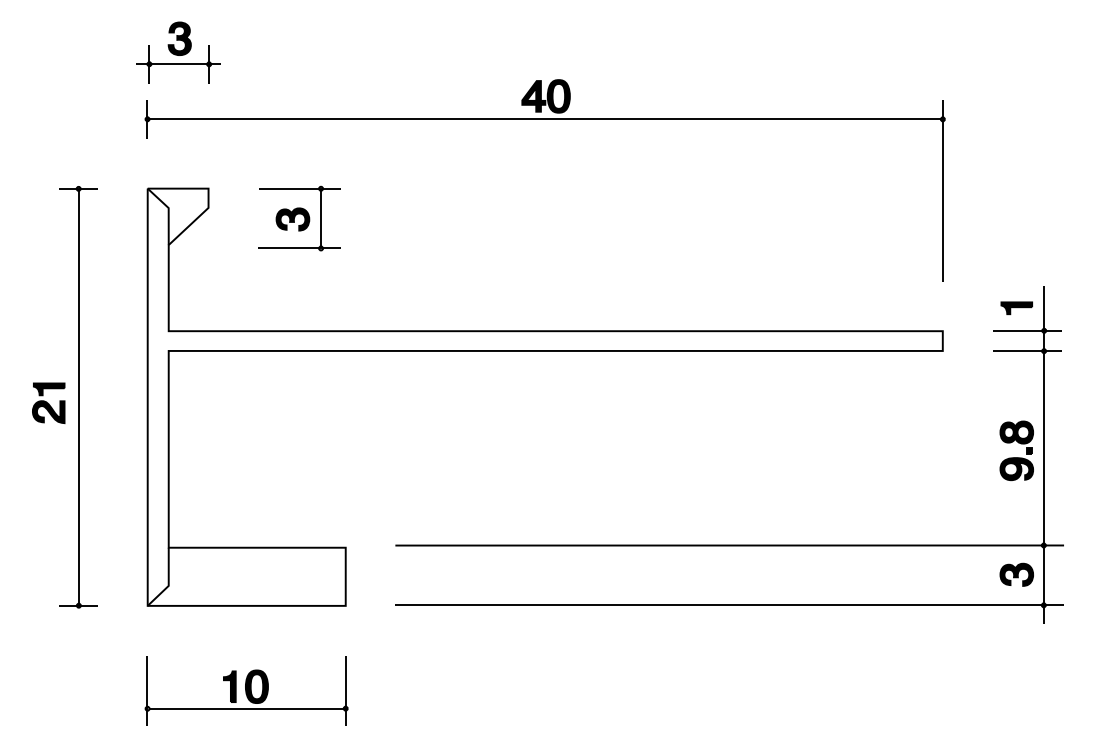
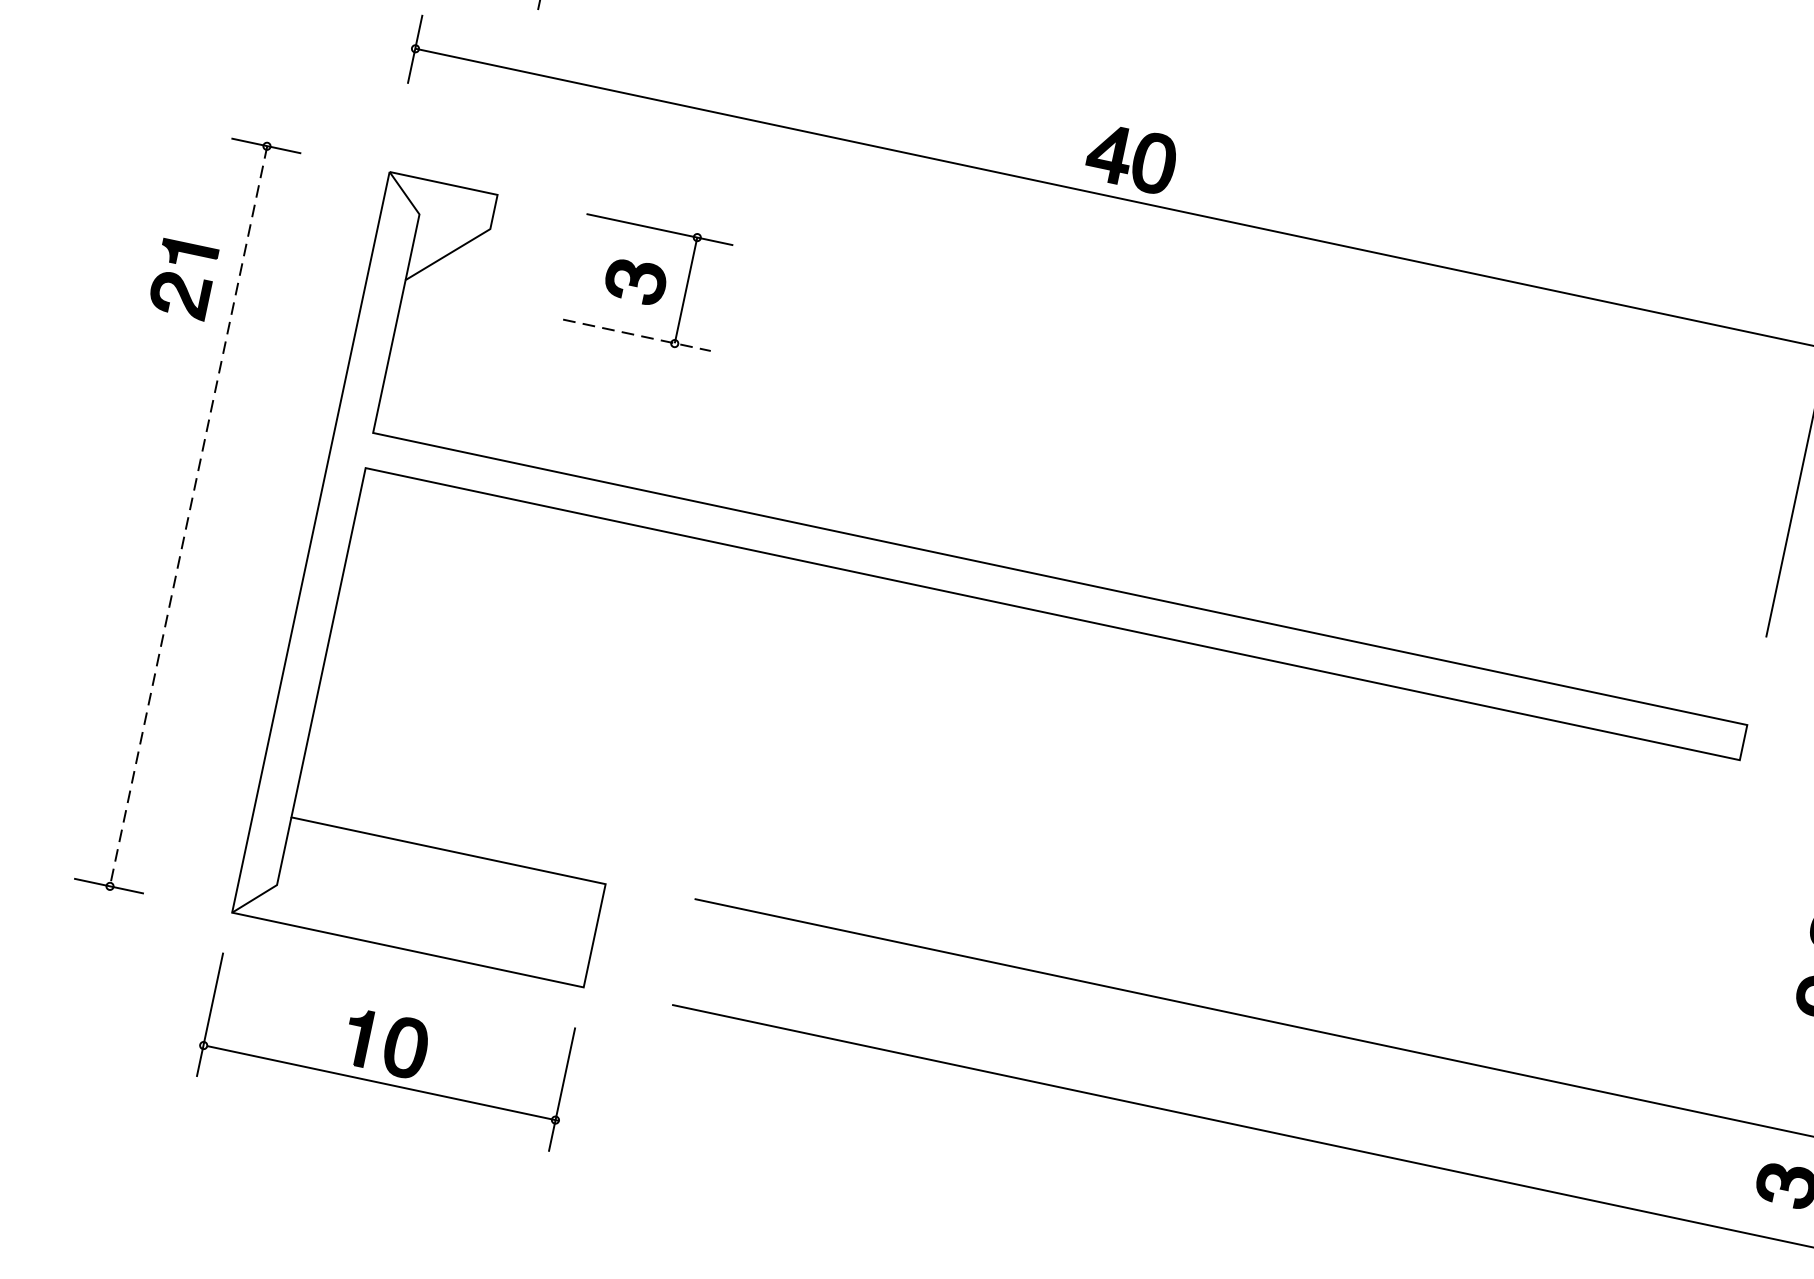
line: (299, 248) -> (636, 335), solid -> dashed
line: (78, 397) -> (187, 516), solid -> dashed
part: (48, 402) -> (182, 278), moved
part: (246, 690) -> (386, 1050), moved

